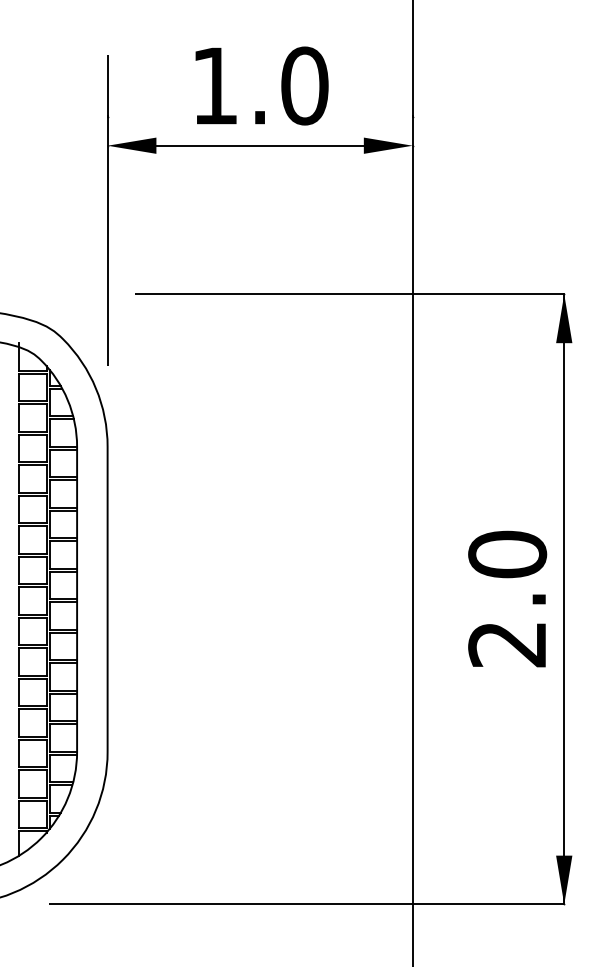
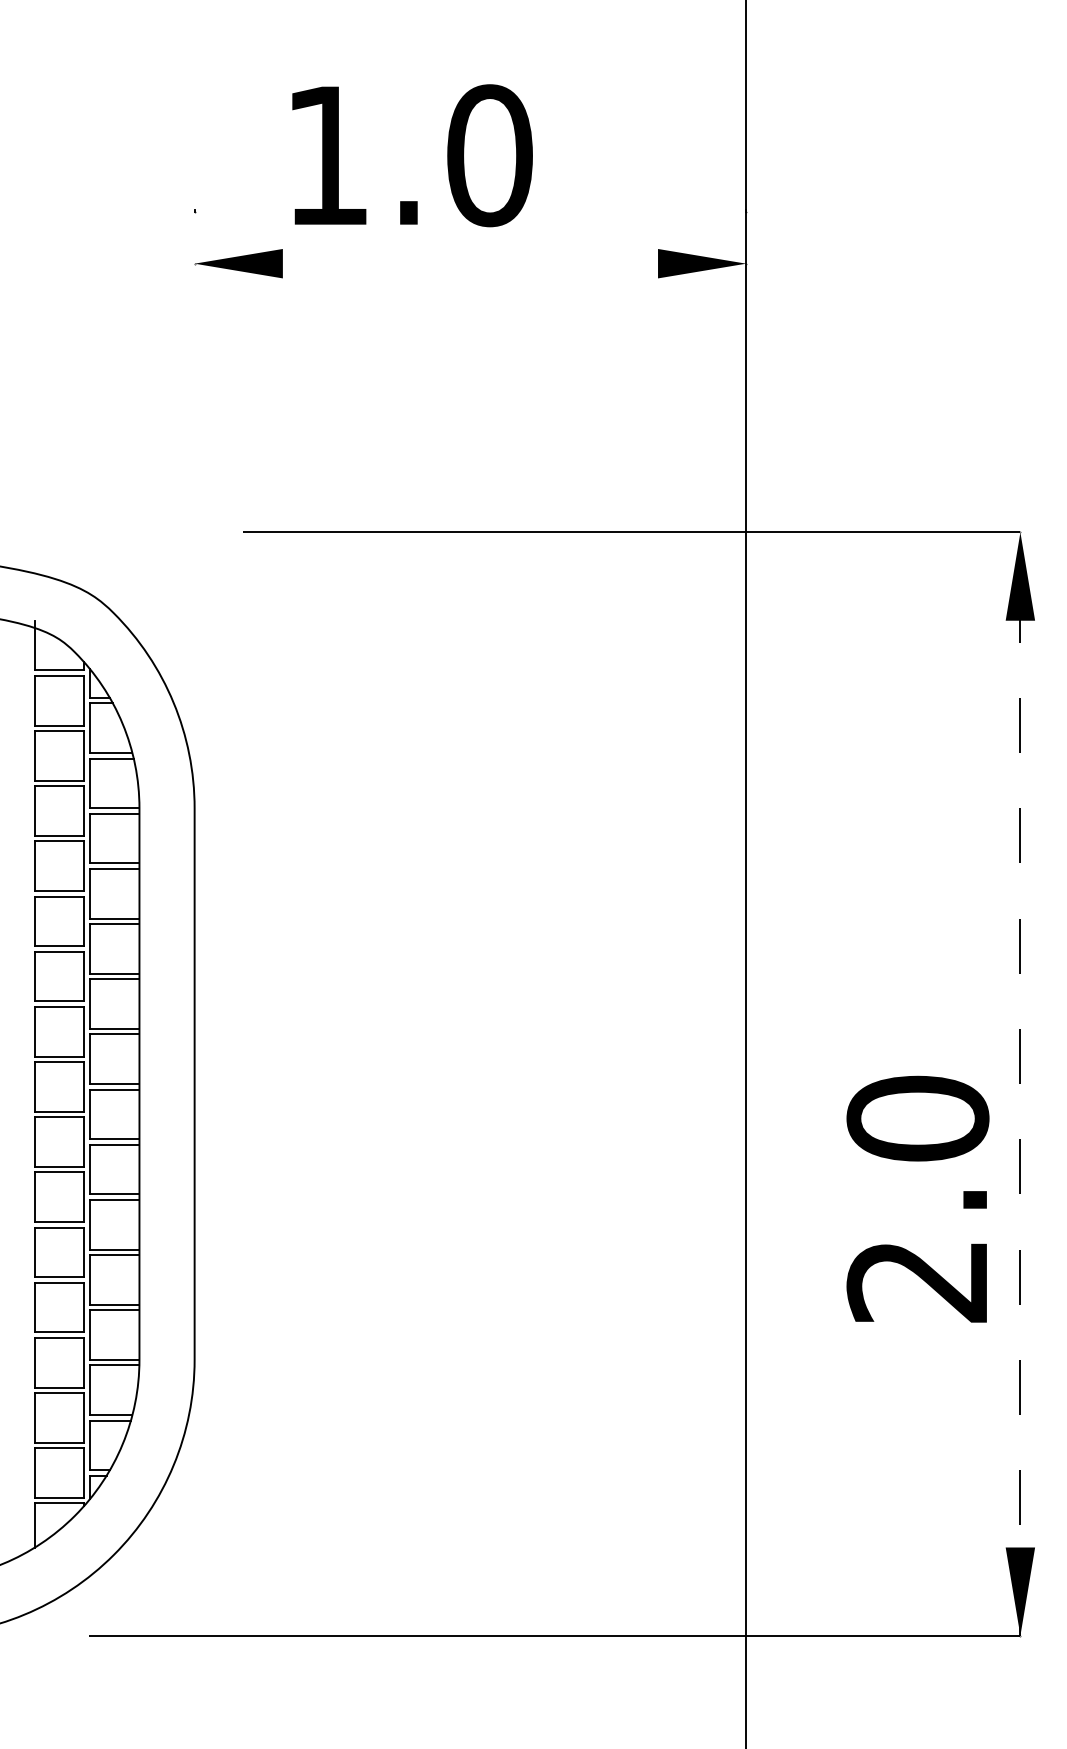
text: (261, 85) -> (411, 154), moved
line: (259, 145) -> (469, 263), removed
line: (107, 210) -> (194, 380), removed
text: (507, 598) -> (917, 1198), moved
line: (564, 598) -> (1020, 1082), solid -> dashed

